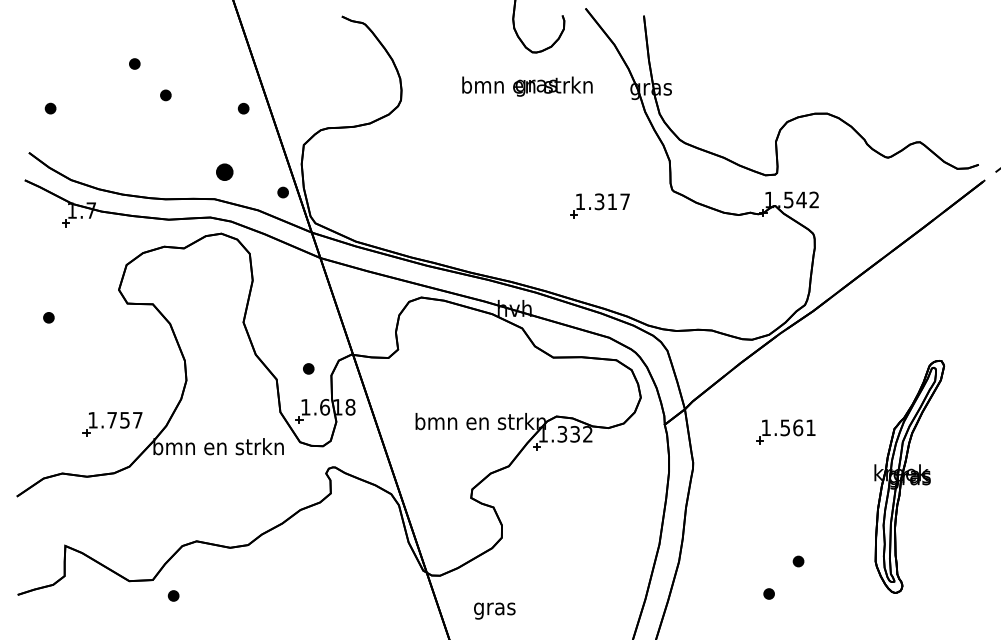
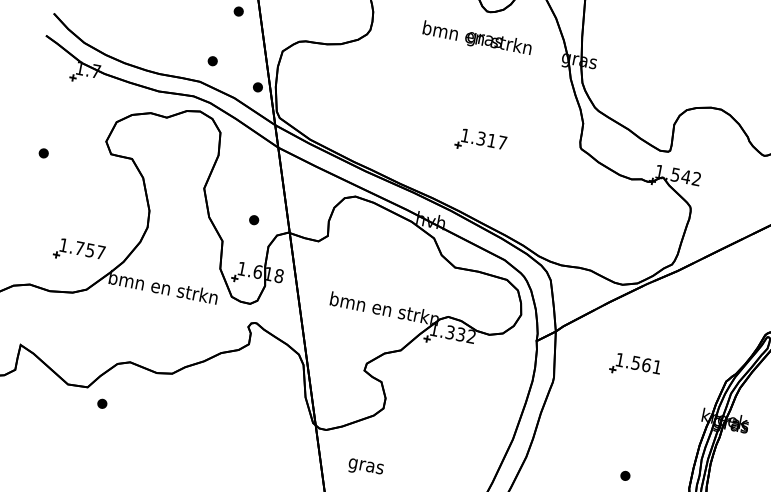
part: (224, 172) -> (212, 61), size x0.62
part: (599, 205) -> (480, 141), moved
part: (308, 368) -> (254, 219), moved

